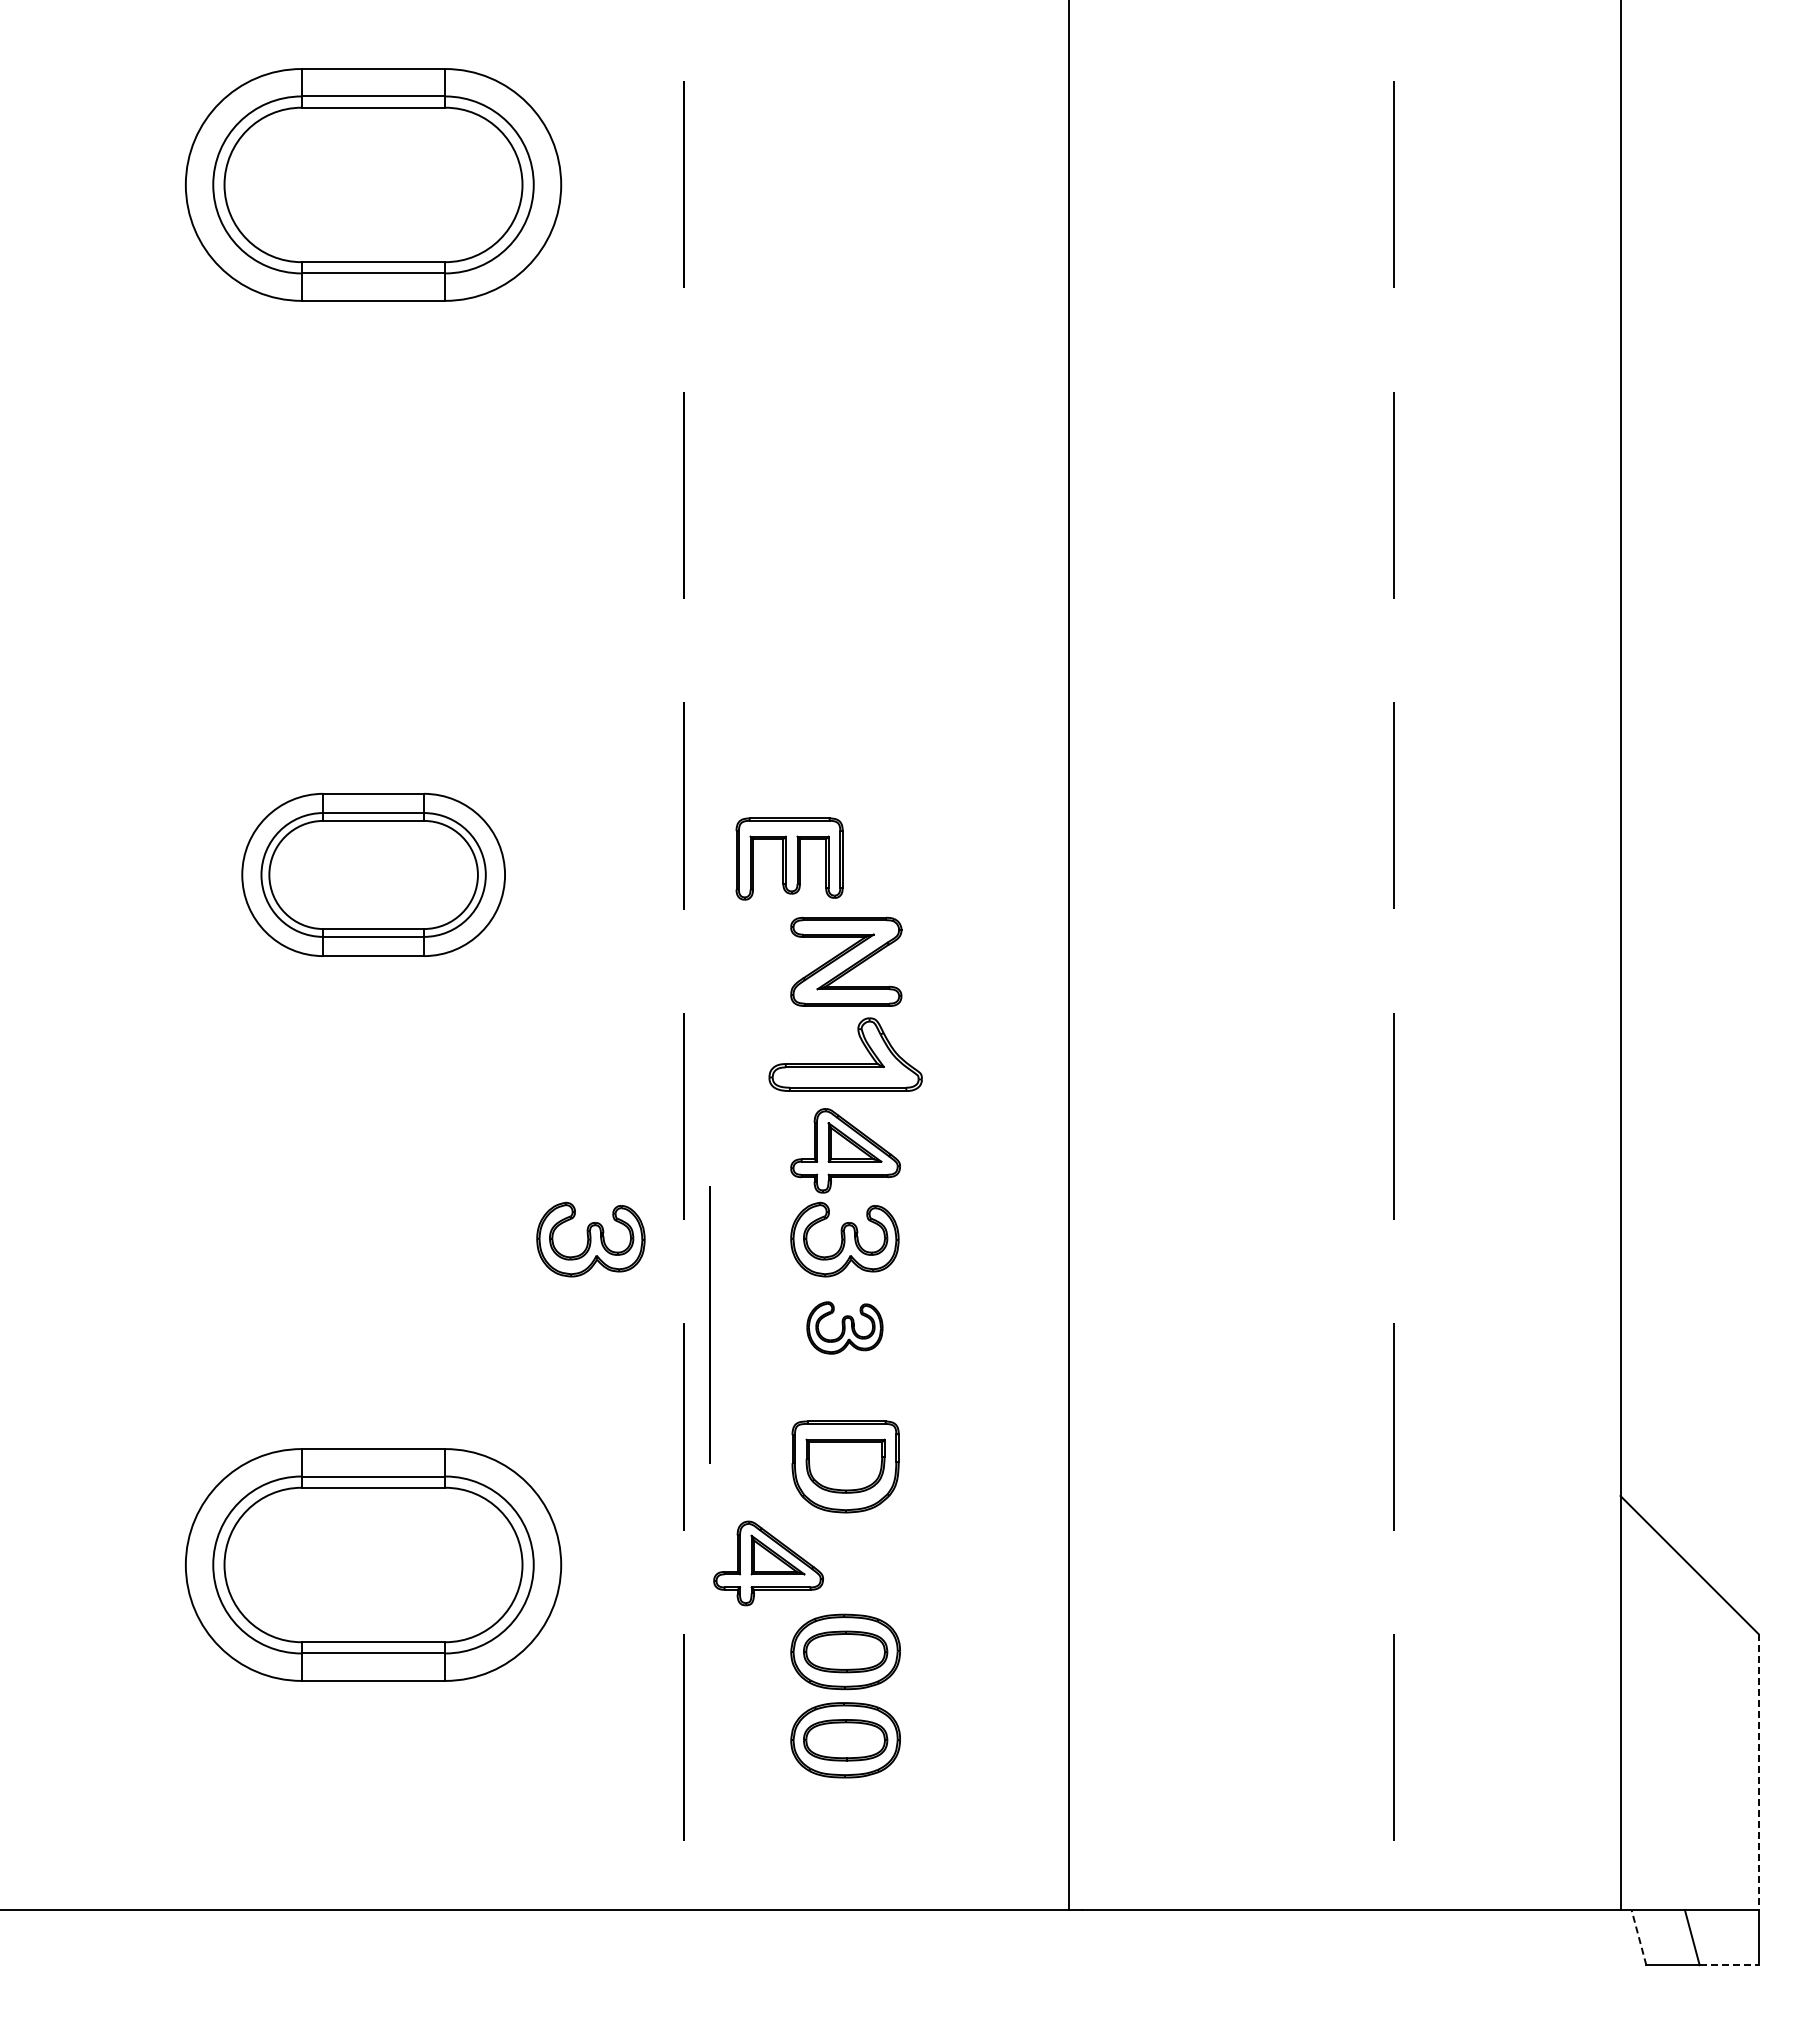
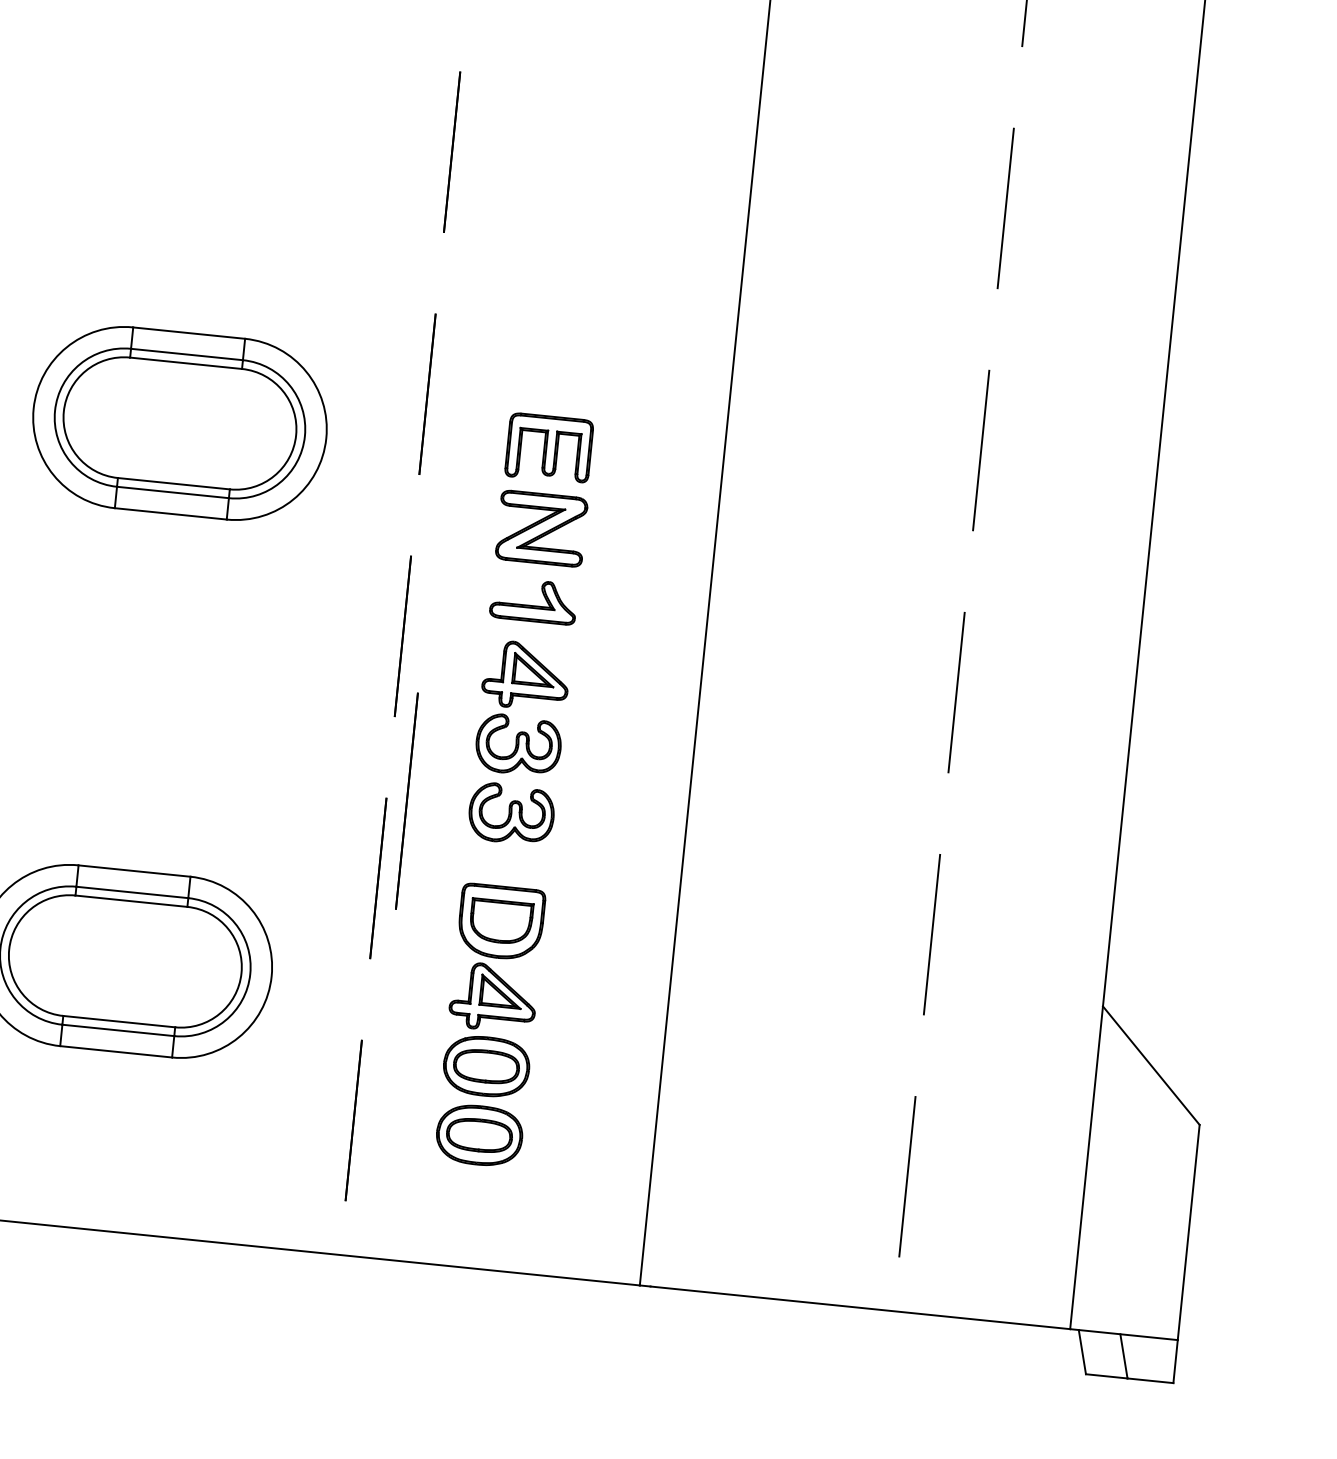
part: (789, 858) -> (549, 448), moved
part: (373, 874) -> (180, 423), size x1.43
part: (845, 1054) -> (533, 600), size x0.71
part: (590, 1239) -> (320, 724), removed
part: (844, 1327) -> (511, 813), size x1.43
part: (768, 1563) -> (493, 997), moved
line: (1758, 1772) -> (1188, 1232), dashed -> solid
line: (1638, 1937) -> (1082, 1352), dashed -> solid
line: (1729, 1965) -> (1150, 1381), dashed -> solid

